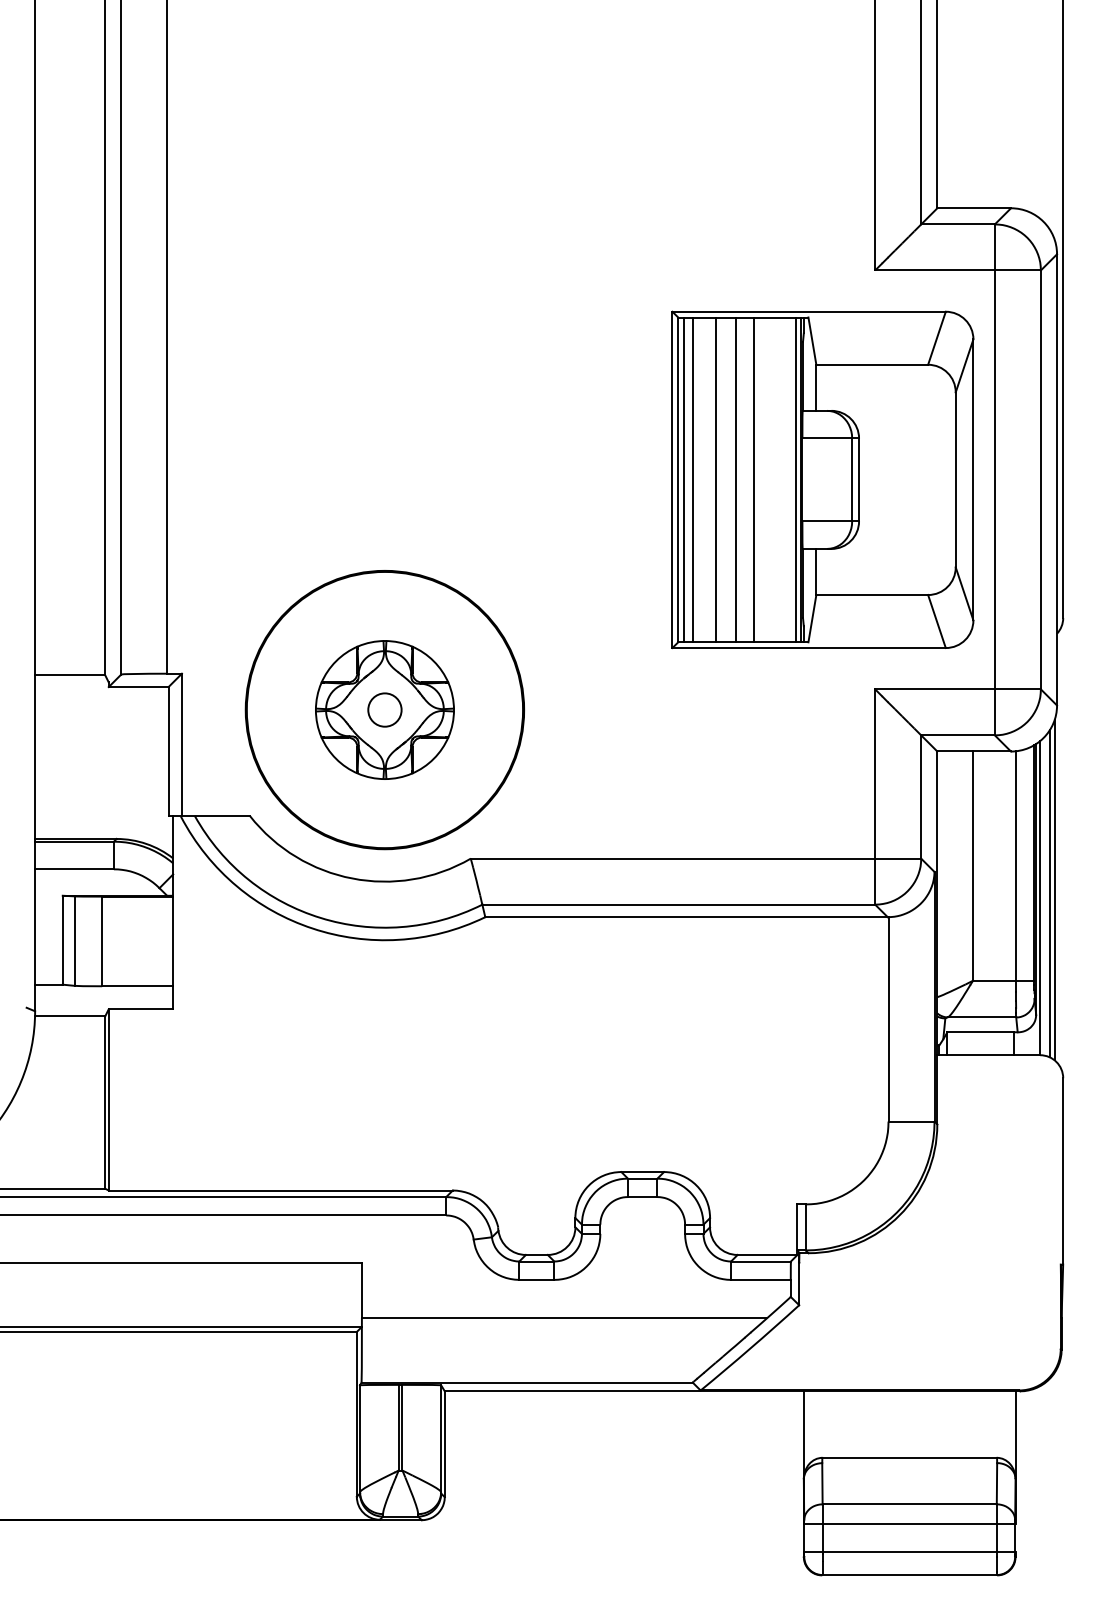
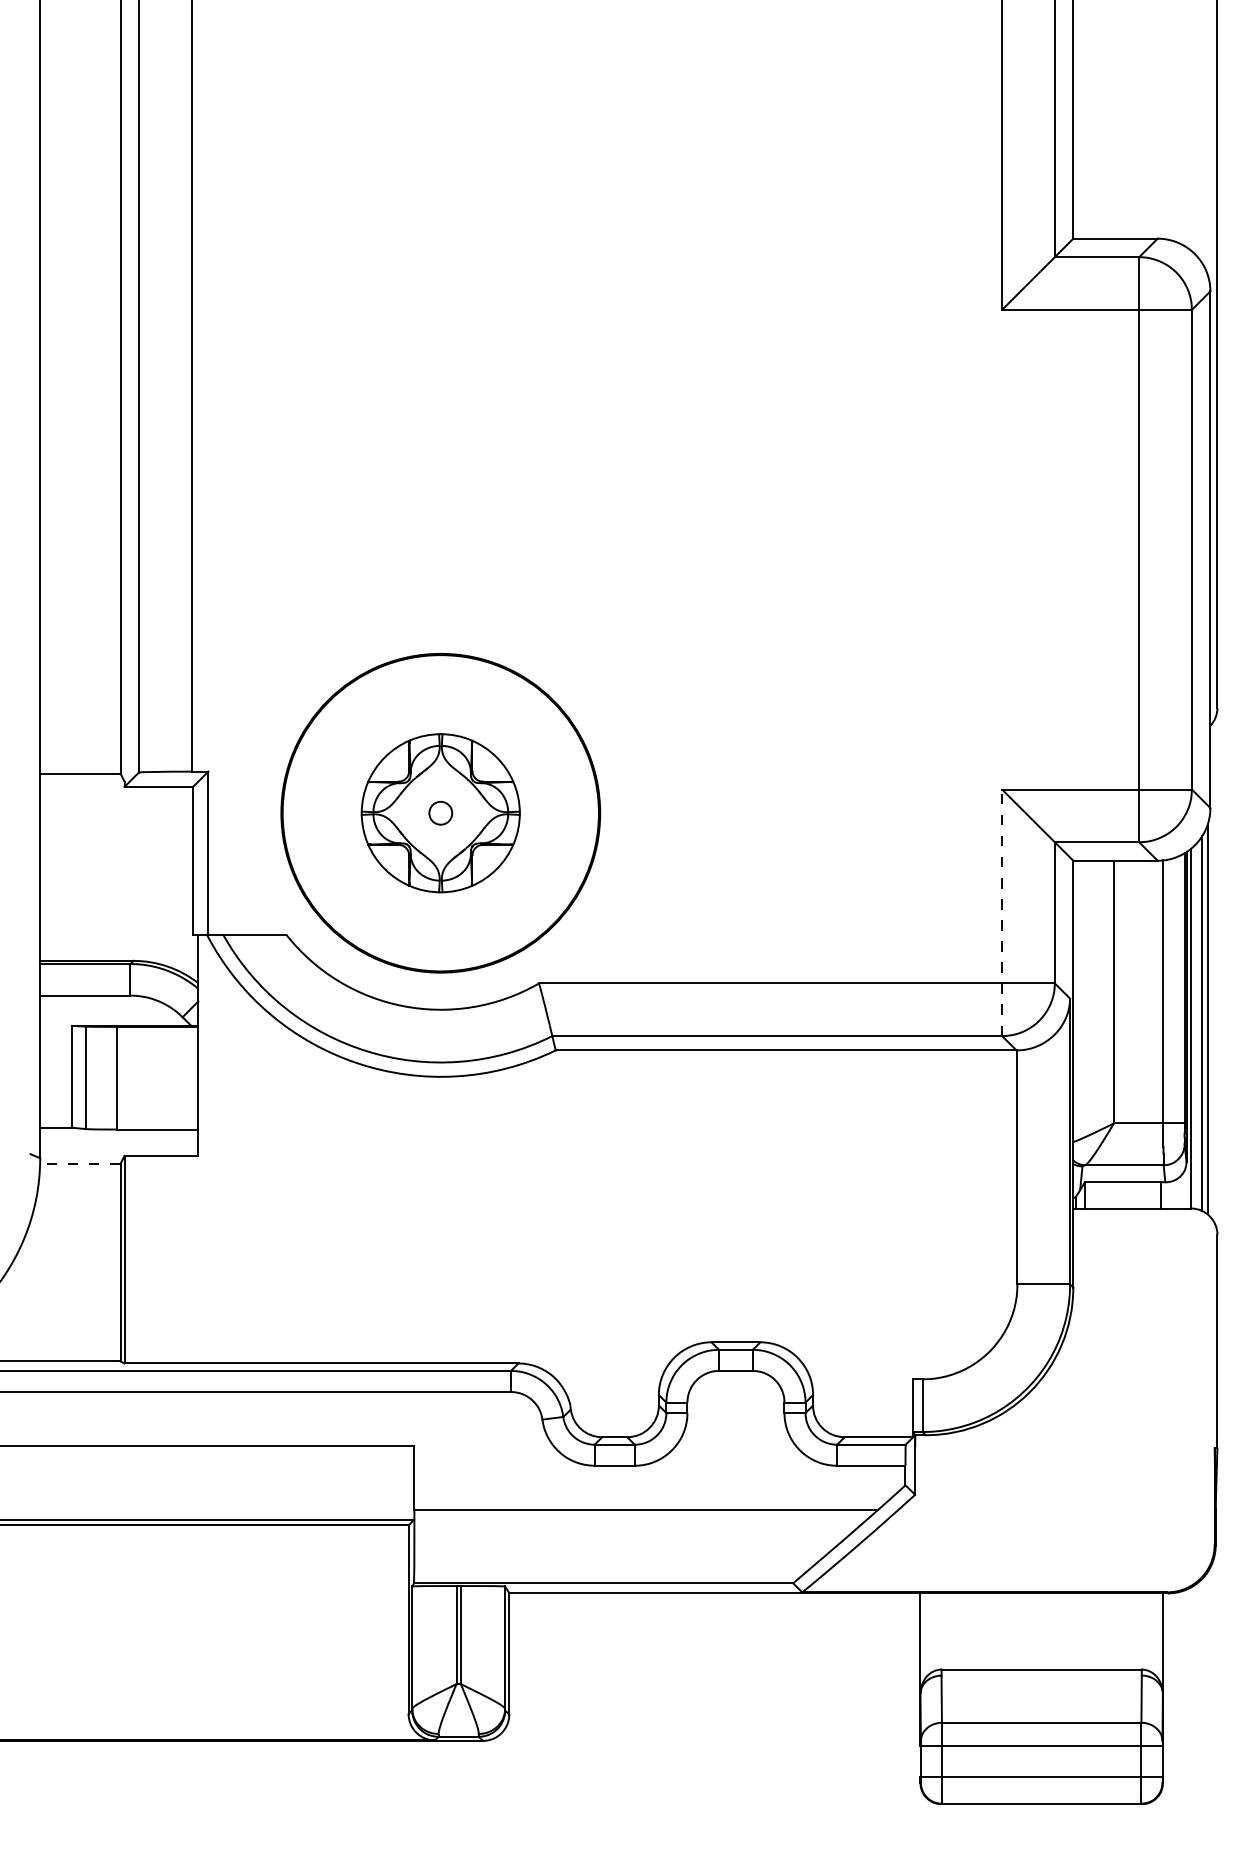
part: (823, 479) -> (942, 549), removed
circle: (384, 710) -> (440, 813), size x0.6
line: (875, 796) -> (1002, 912), solid -> dashed
line: (69, 1015) -> (79, 1163), solid -> dashed

